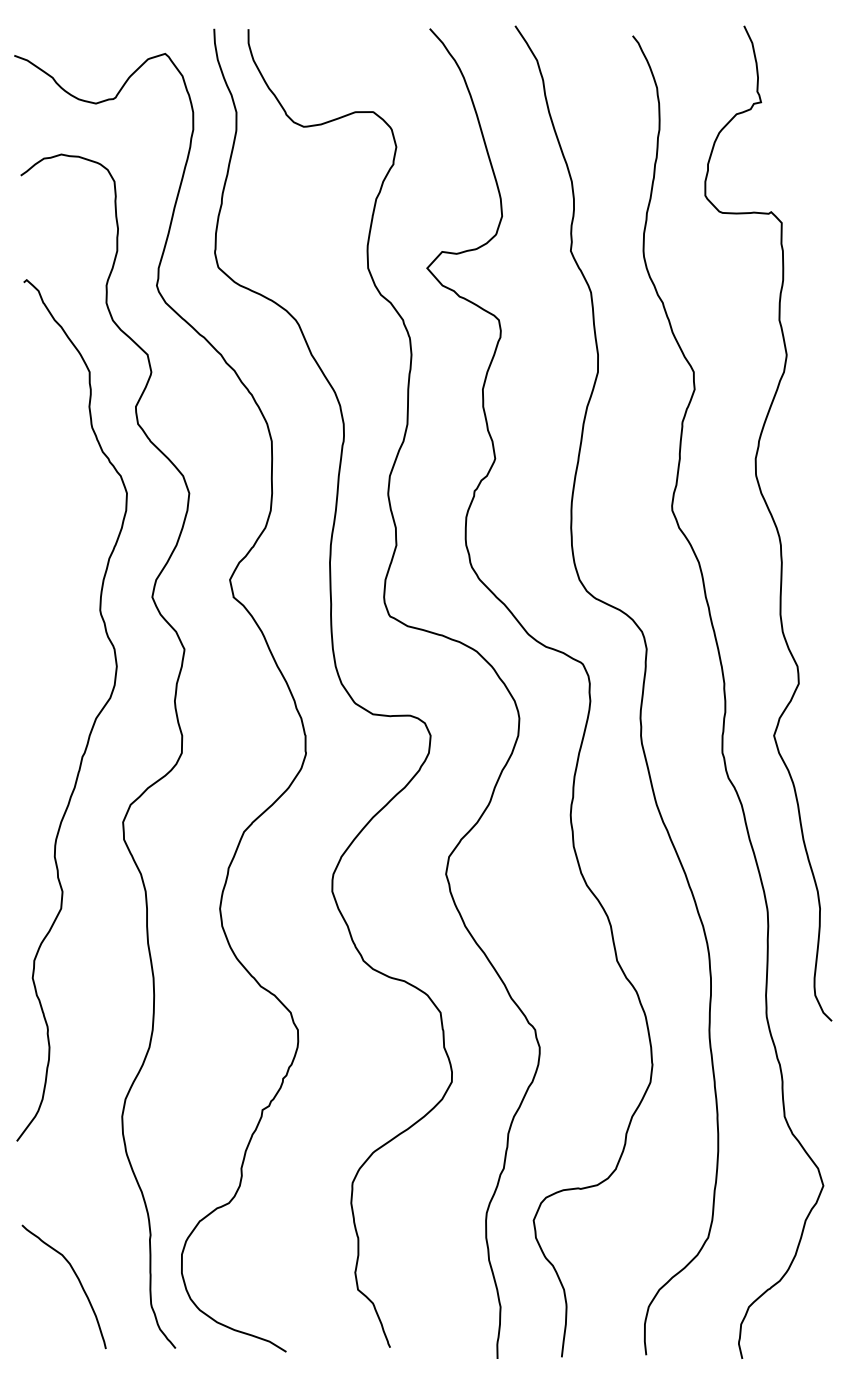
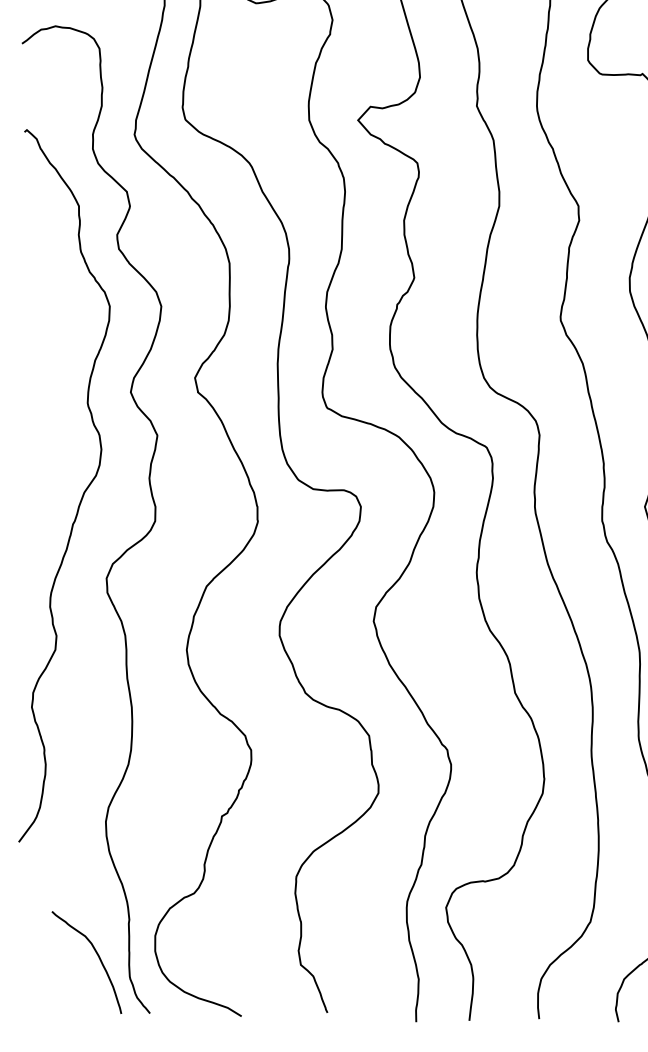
curve: (77, 1279) -> (97, 956), moved

